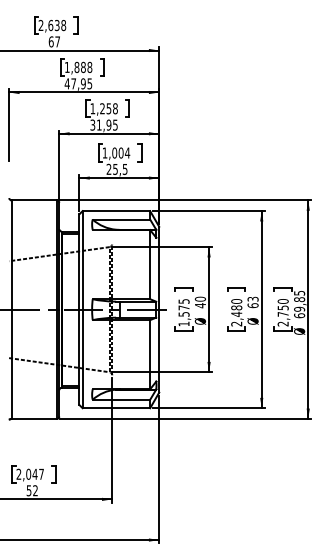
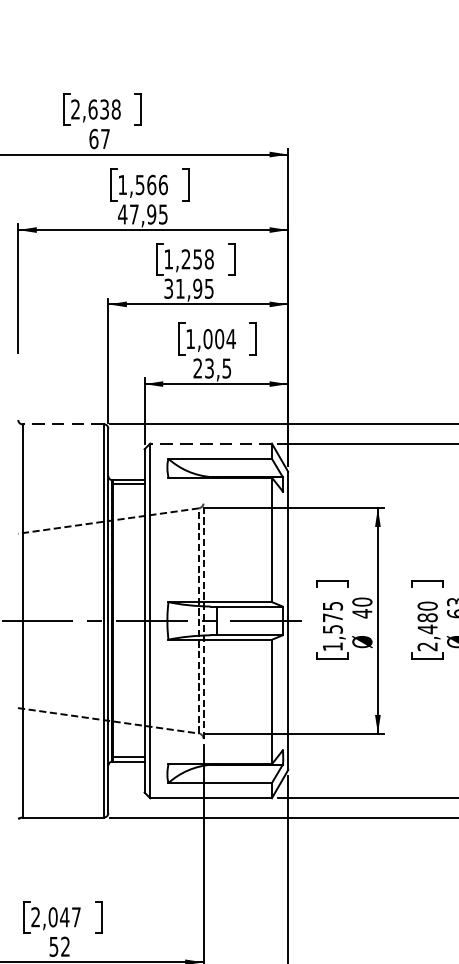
text: (83, 66) -> (151, 183), 1,888 -> 1,566
text: (115, 168) -> (209, 366), 25,5 -> 23,5
line: (34, 200) -> (63, 424), solid -> dashed
line: (116, 211) -> (211, 444), solid -> dashed

